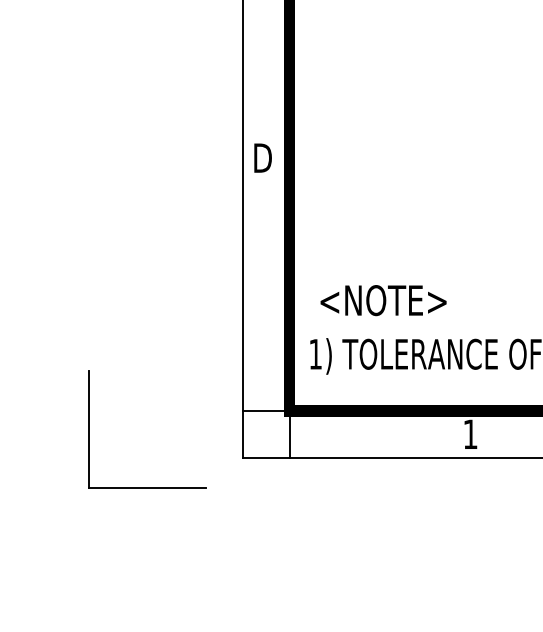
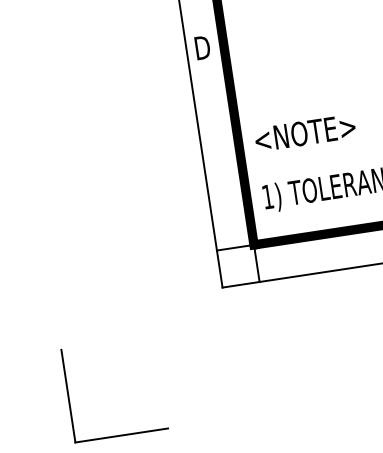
text: (383, 300) -> (305, 133), moved
part: (89, 429) -> (68, 395), moved

